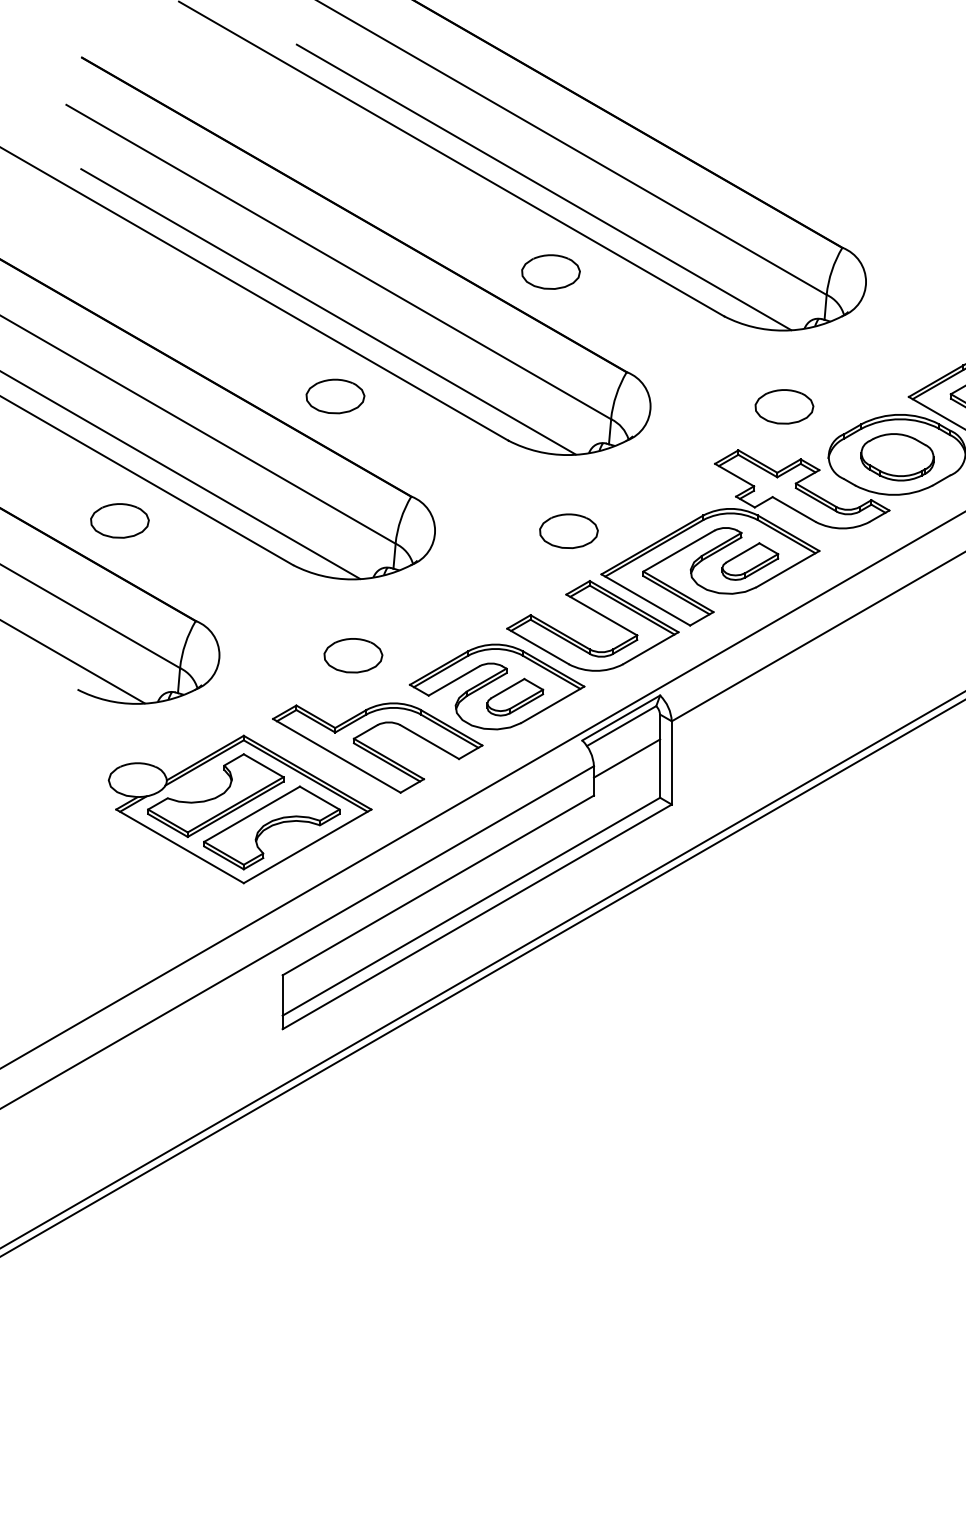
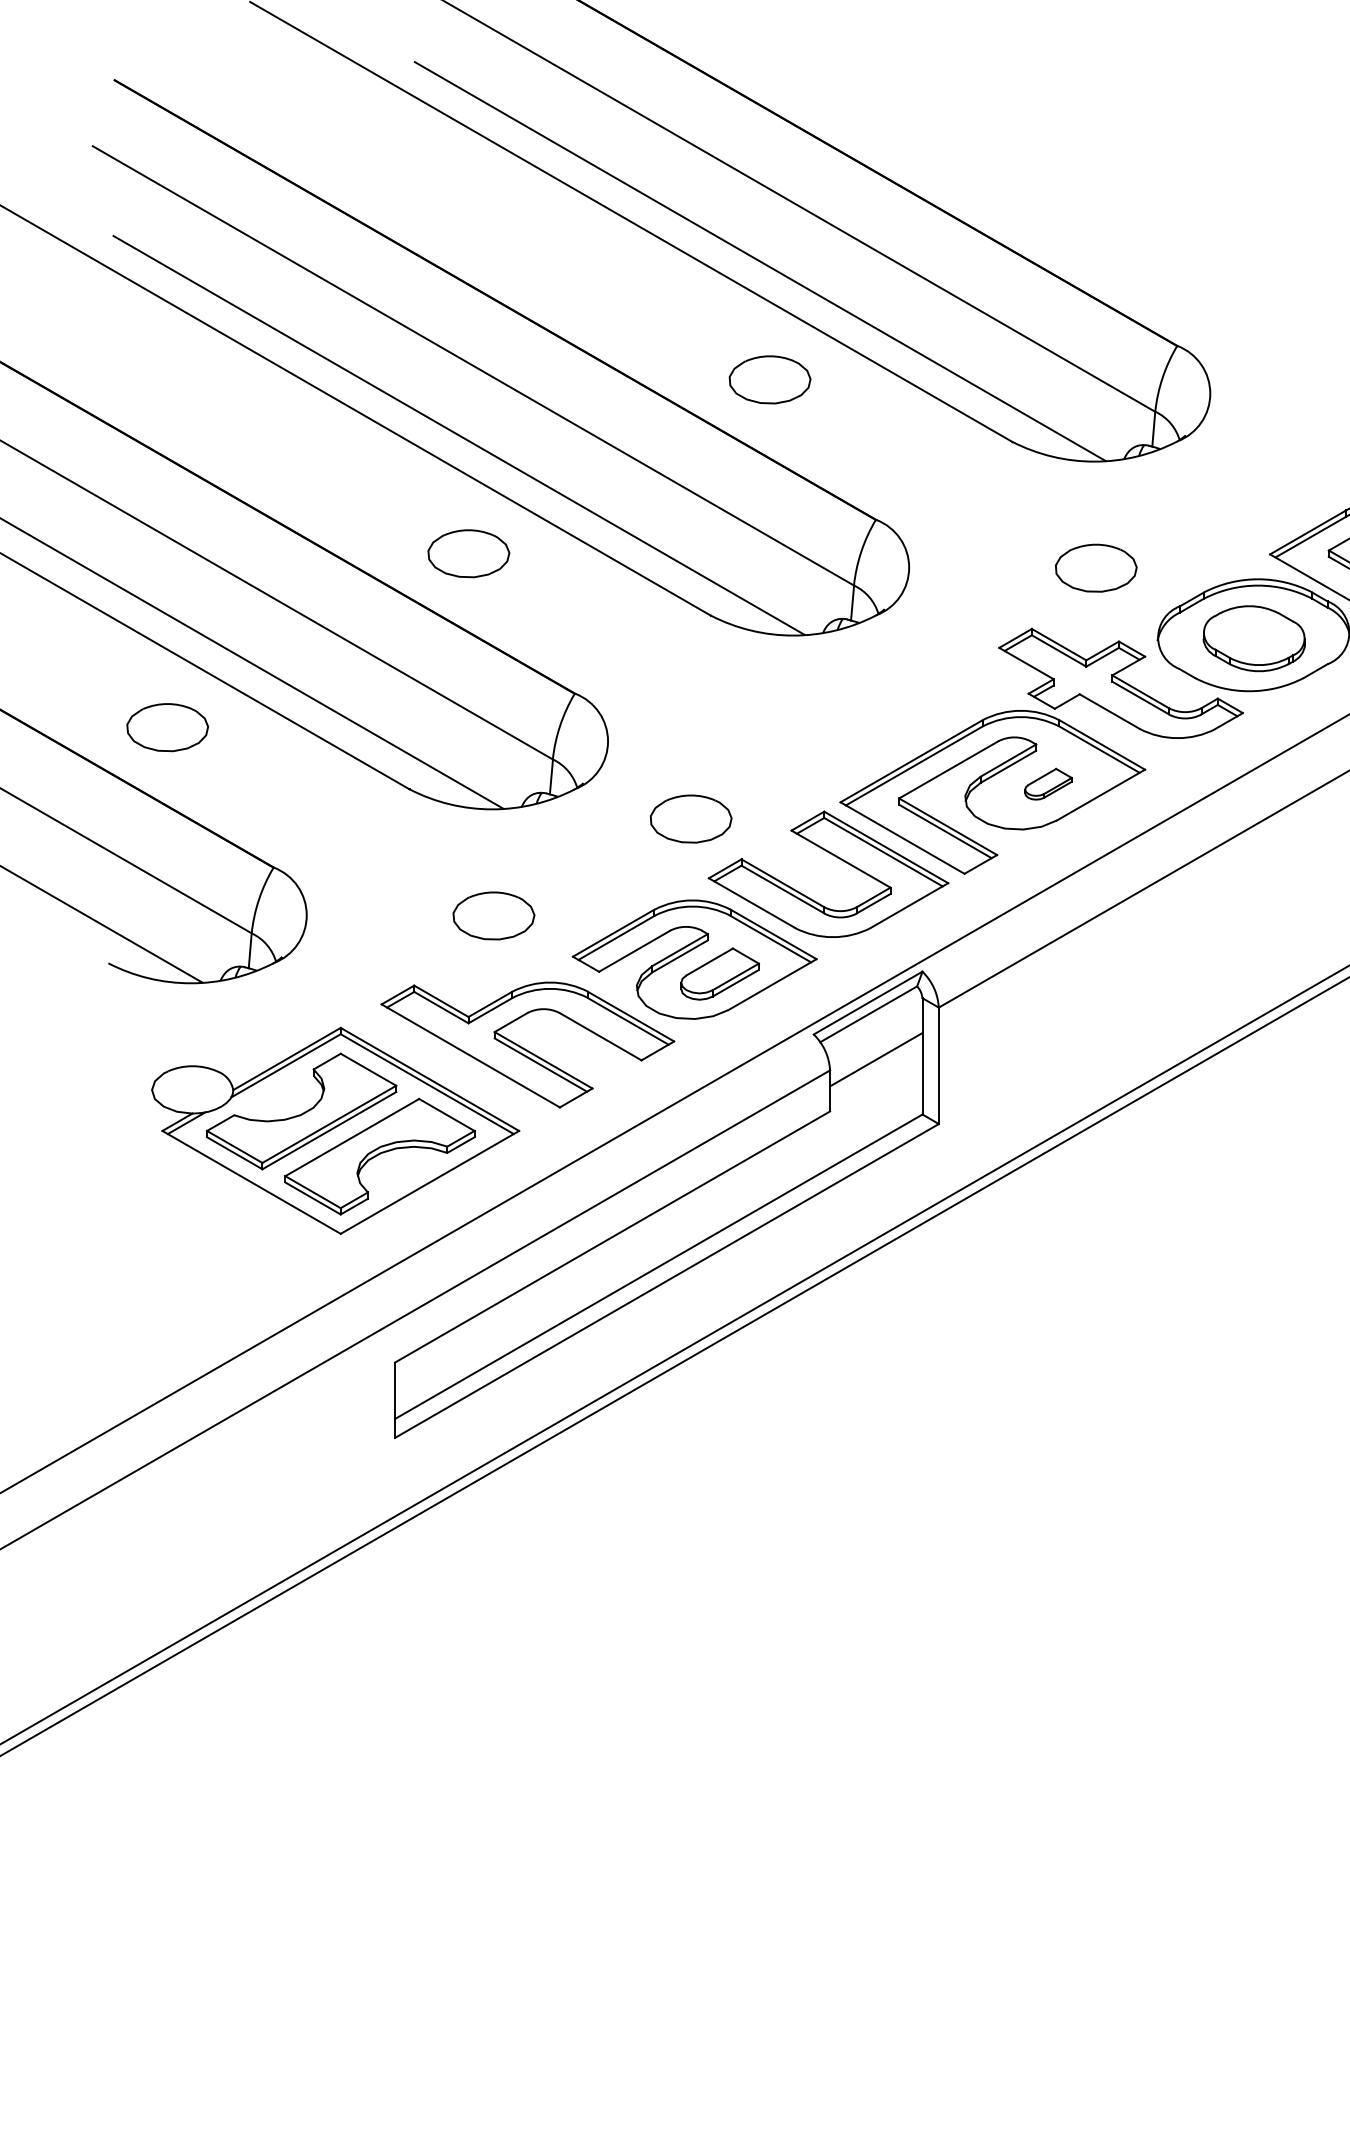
part: (568, 530) -> (690, 818), moved
part: (750, 560) -> (1048, 783), size x0.6

